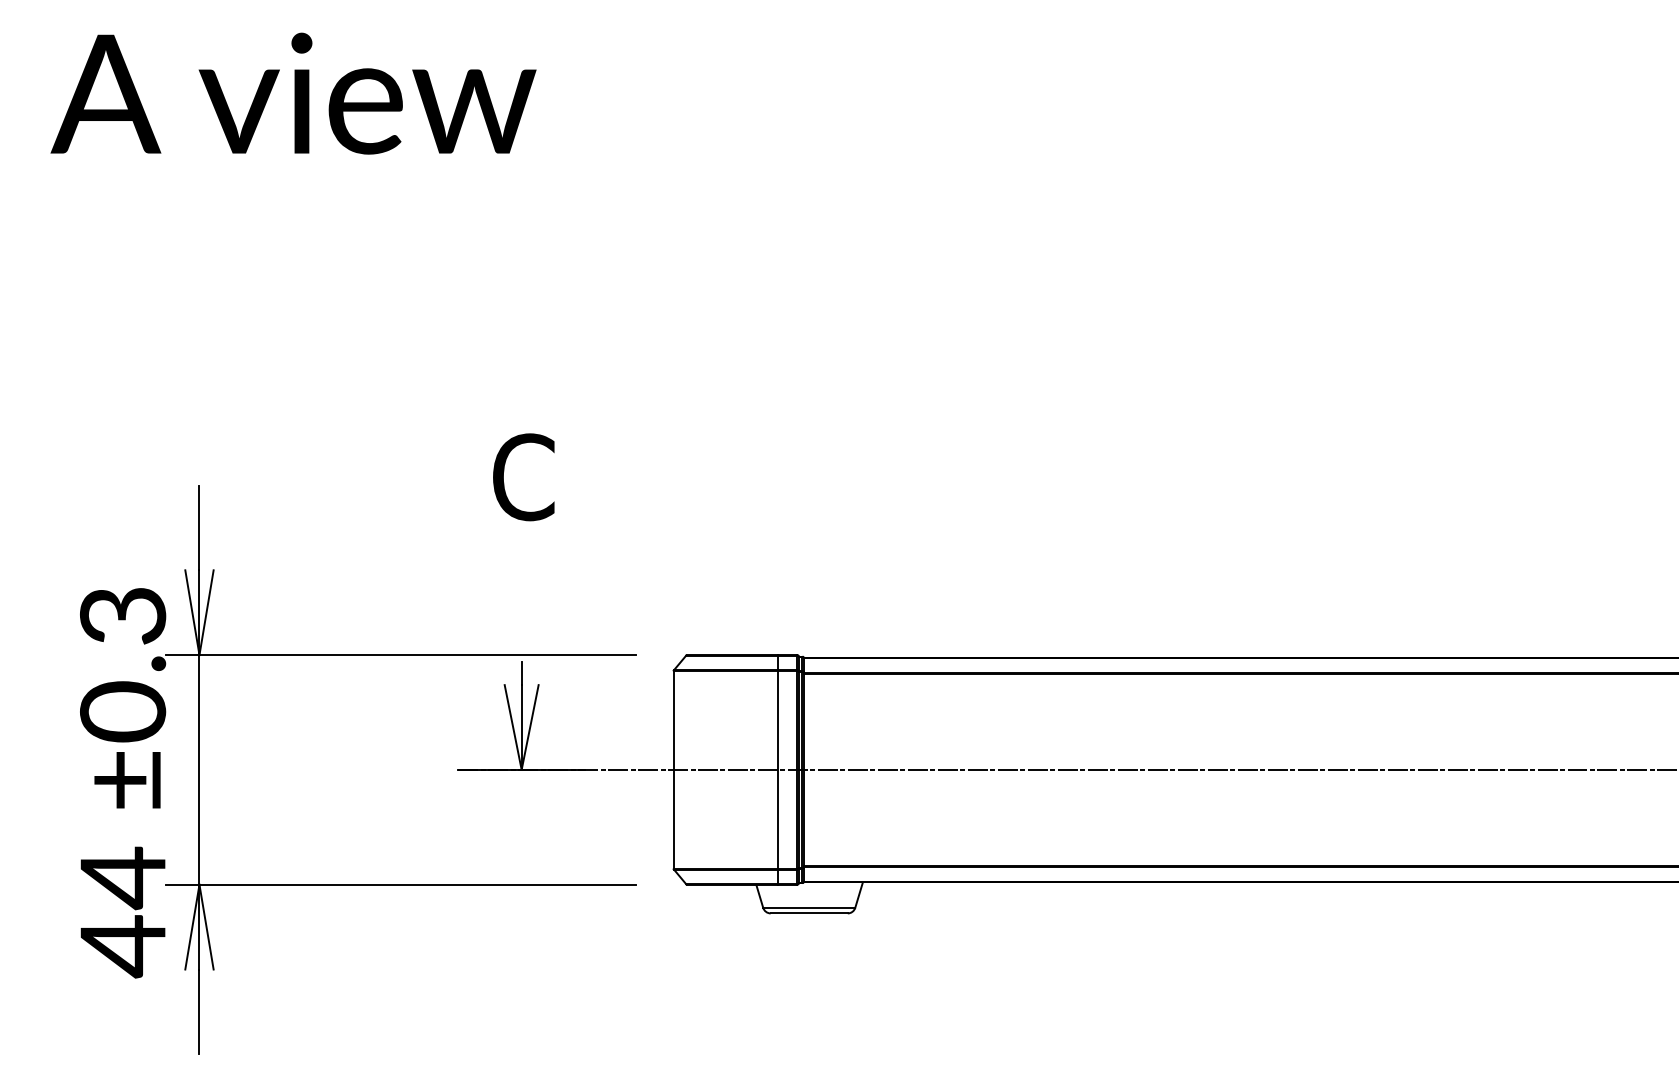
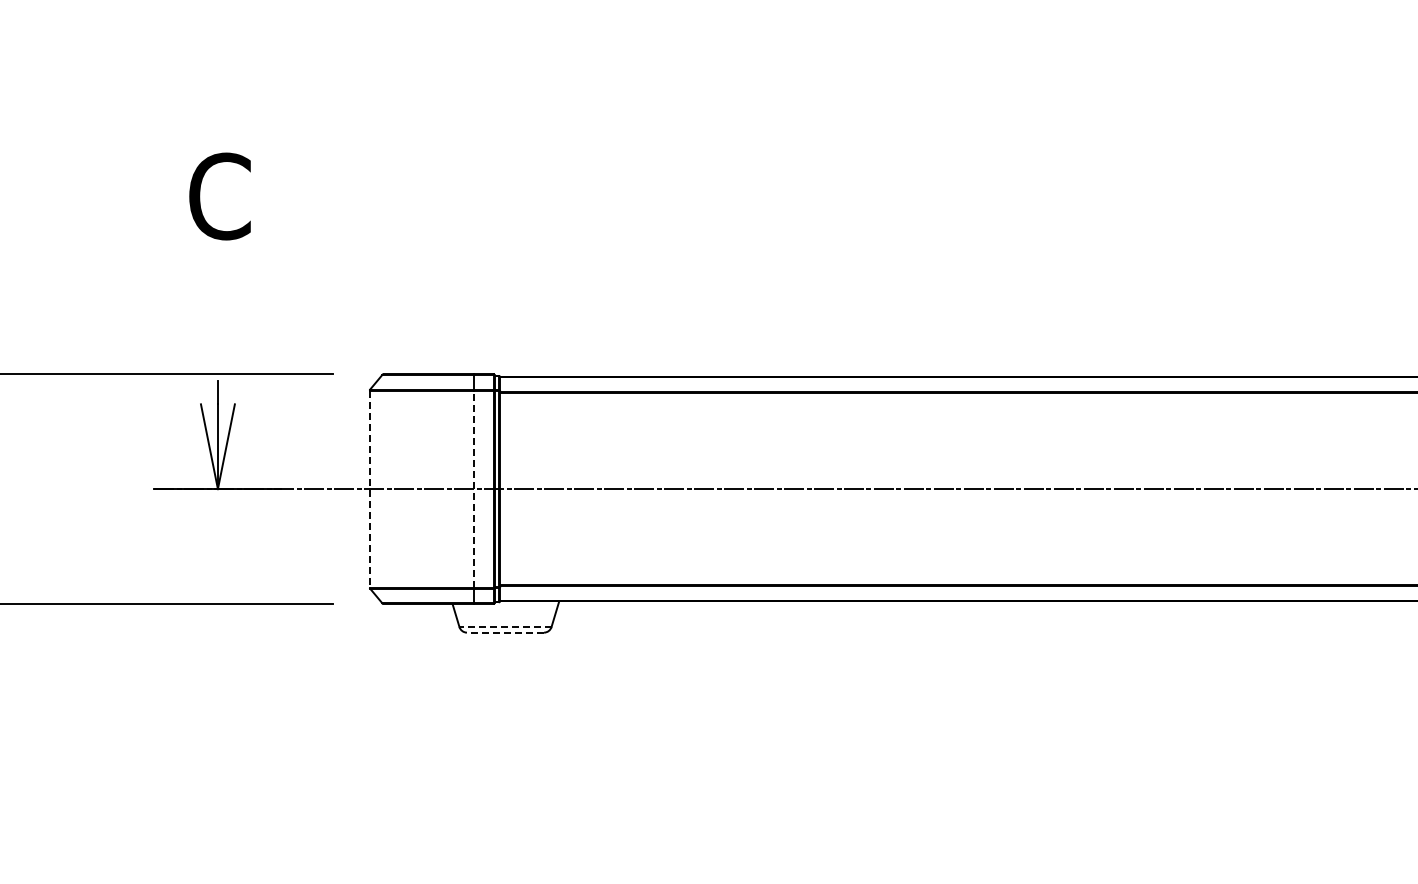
line: (673, 769) -> (369, 488), solid -> dashed
line: (777, 769) -> (473, 488), solid -> dashed
line: (808, 907) -> (504, 626), solid -> dashed
line: (809, 913) -> (505, 632), solid -> dashed

